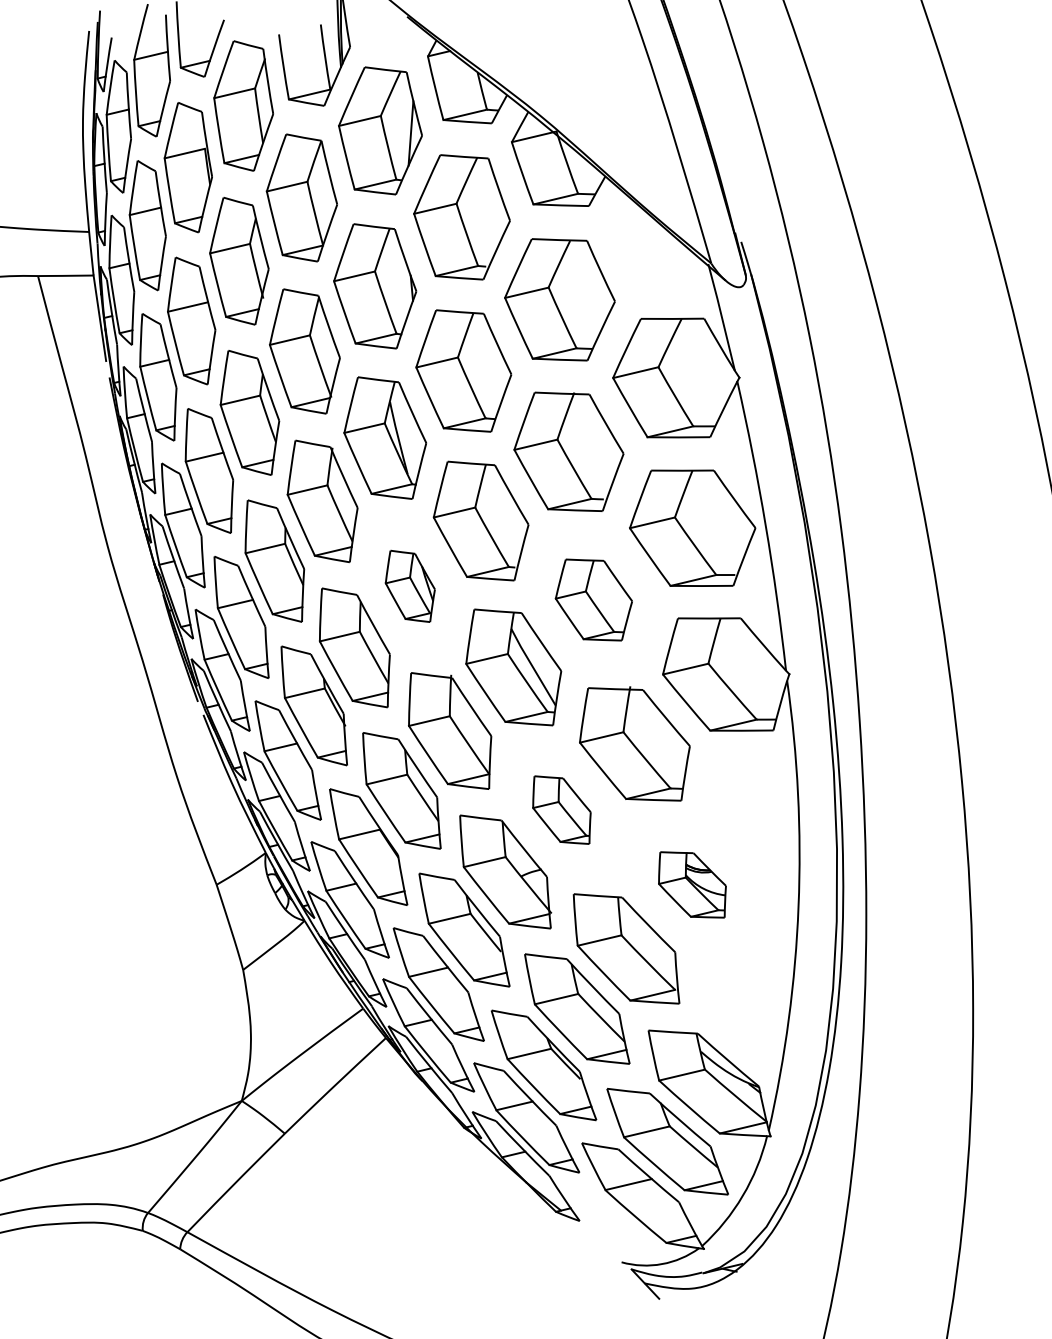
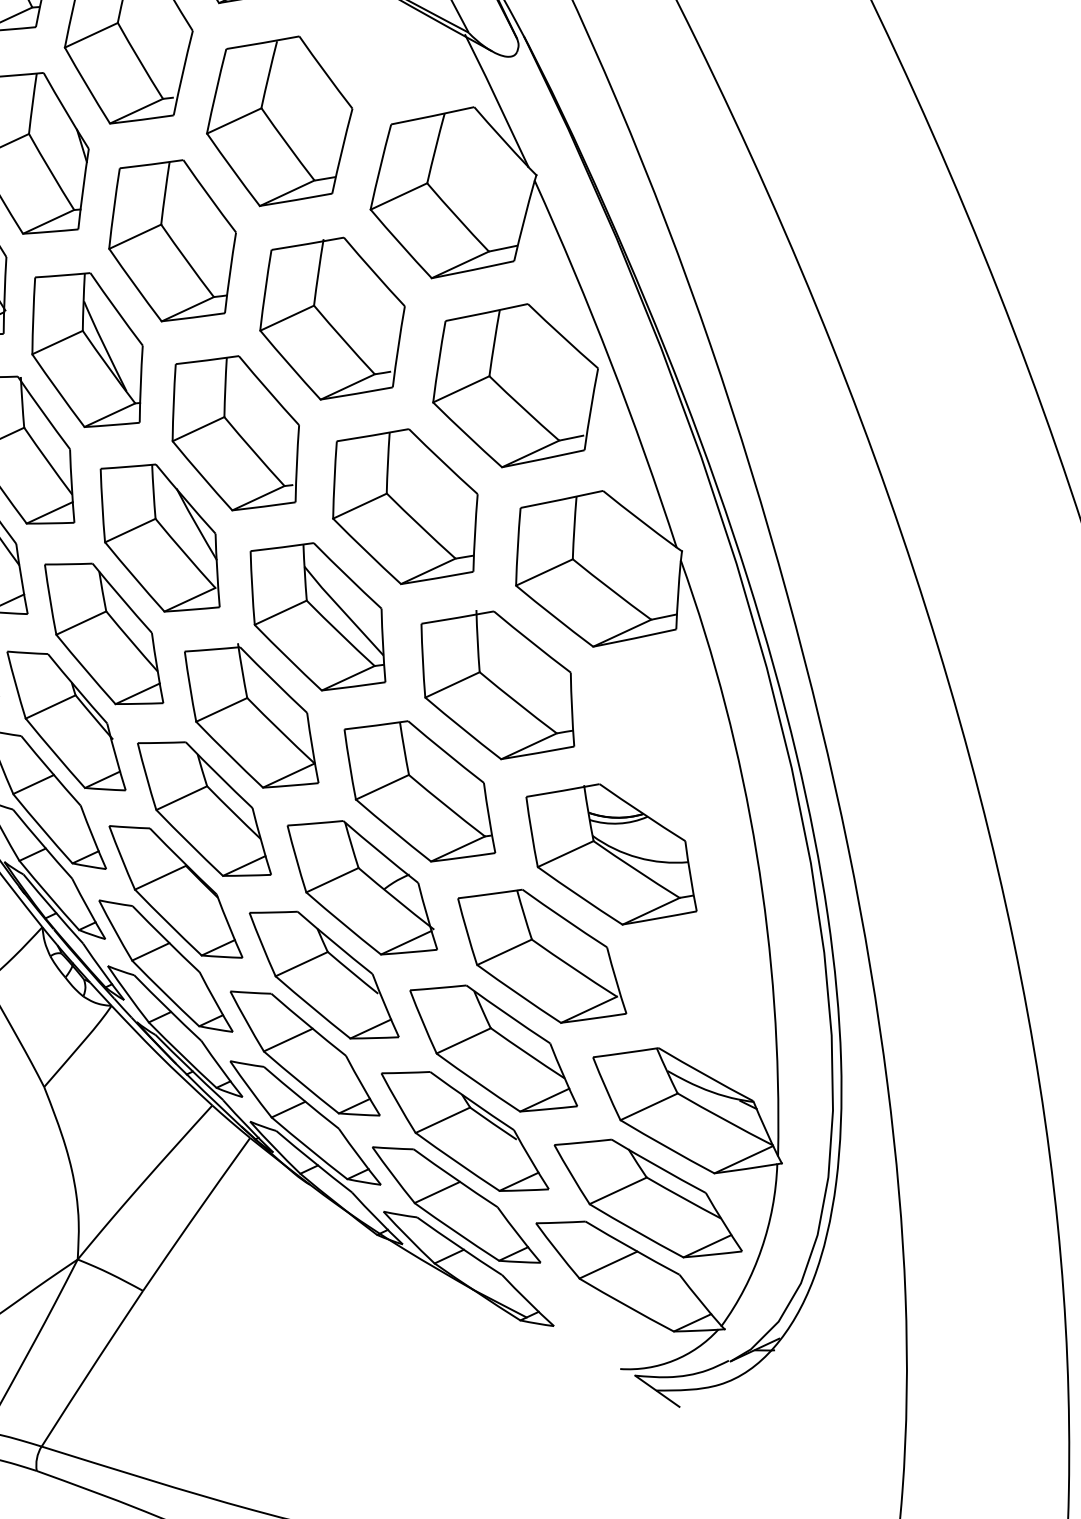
part: (410, 586) -> (160, 538), size x1.67
part: (593, 599) -> (404, 505), size x1.43
part: (561, 809) -> (419, 790), size x1.67
part: (692, 884) -> (611, 853), size x1.67

